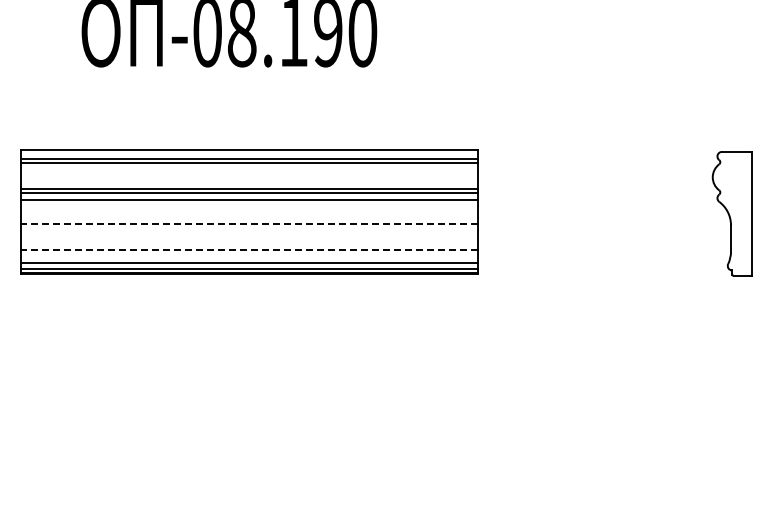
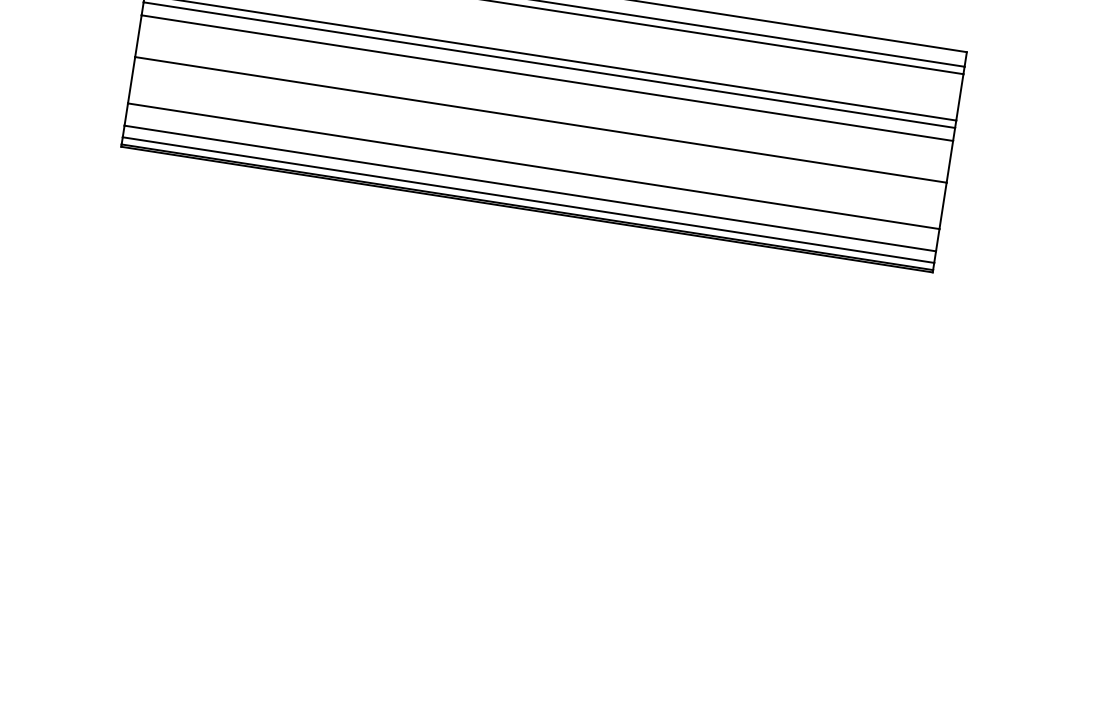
line: (248, 223) -> (539, 118), dashed -> solid
line: (248, 250) -> (532, 166), dashed -> solid

